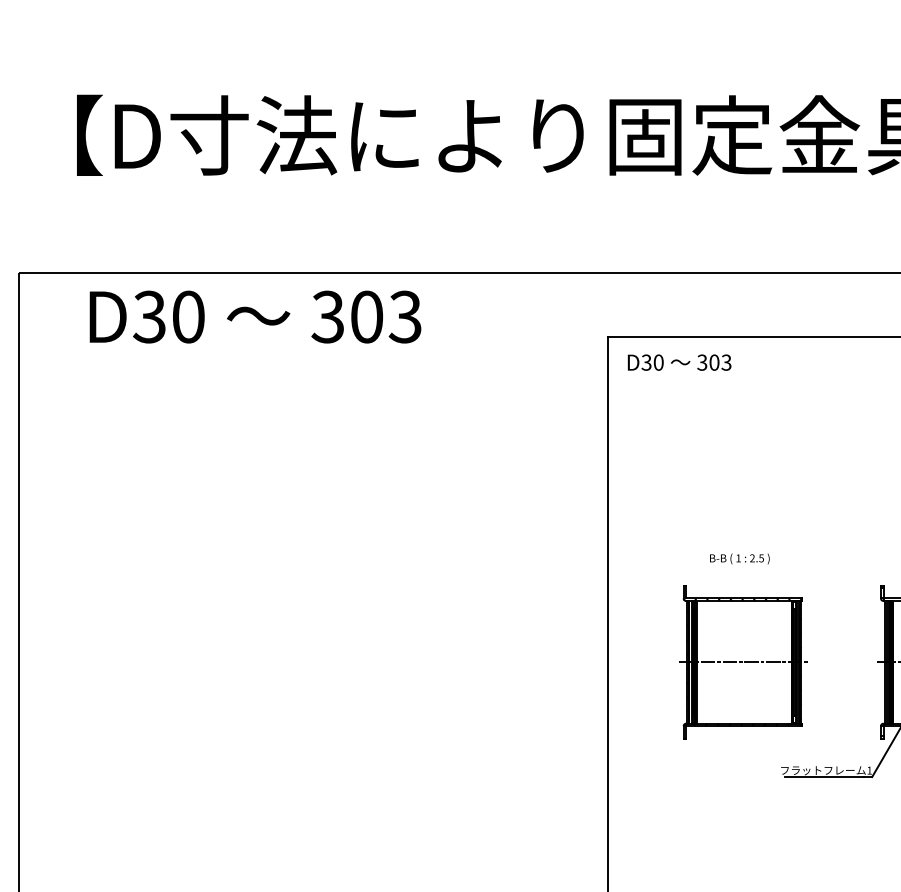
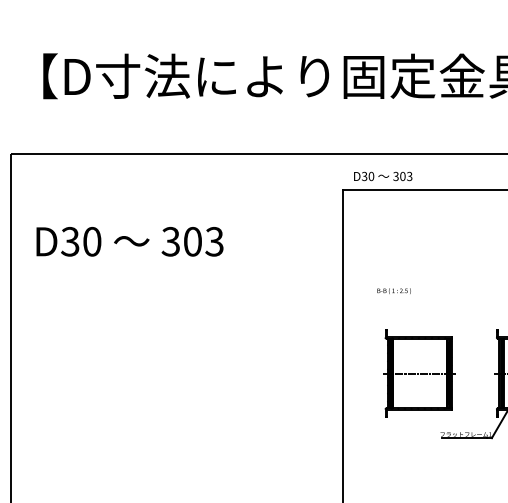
text: (254, 316) -> (129, 241), moved
text: (680, 362) -> (383, 176), moved
text: (738, 557) -> (393, 290), moved

